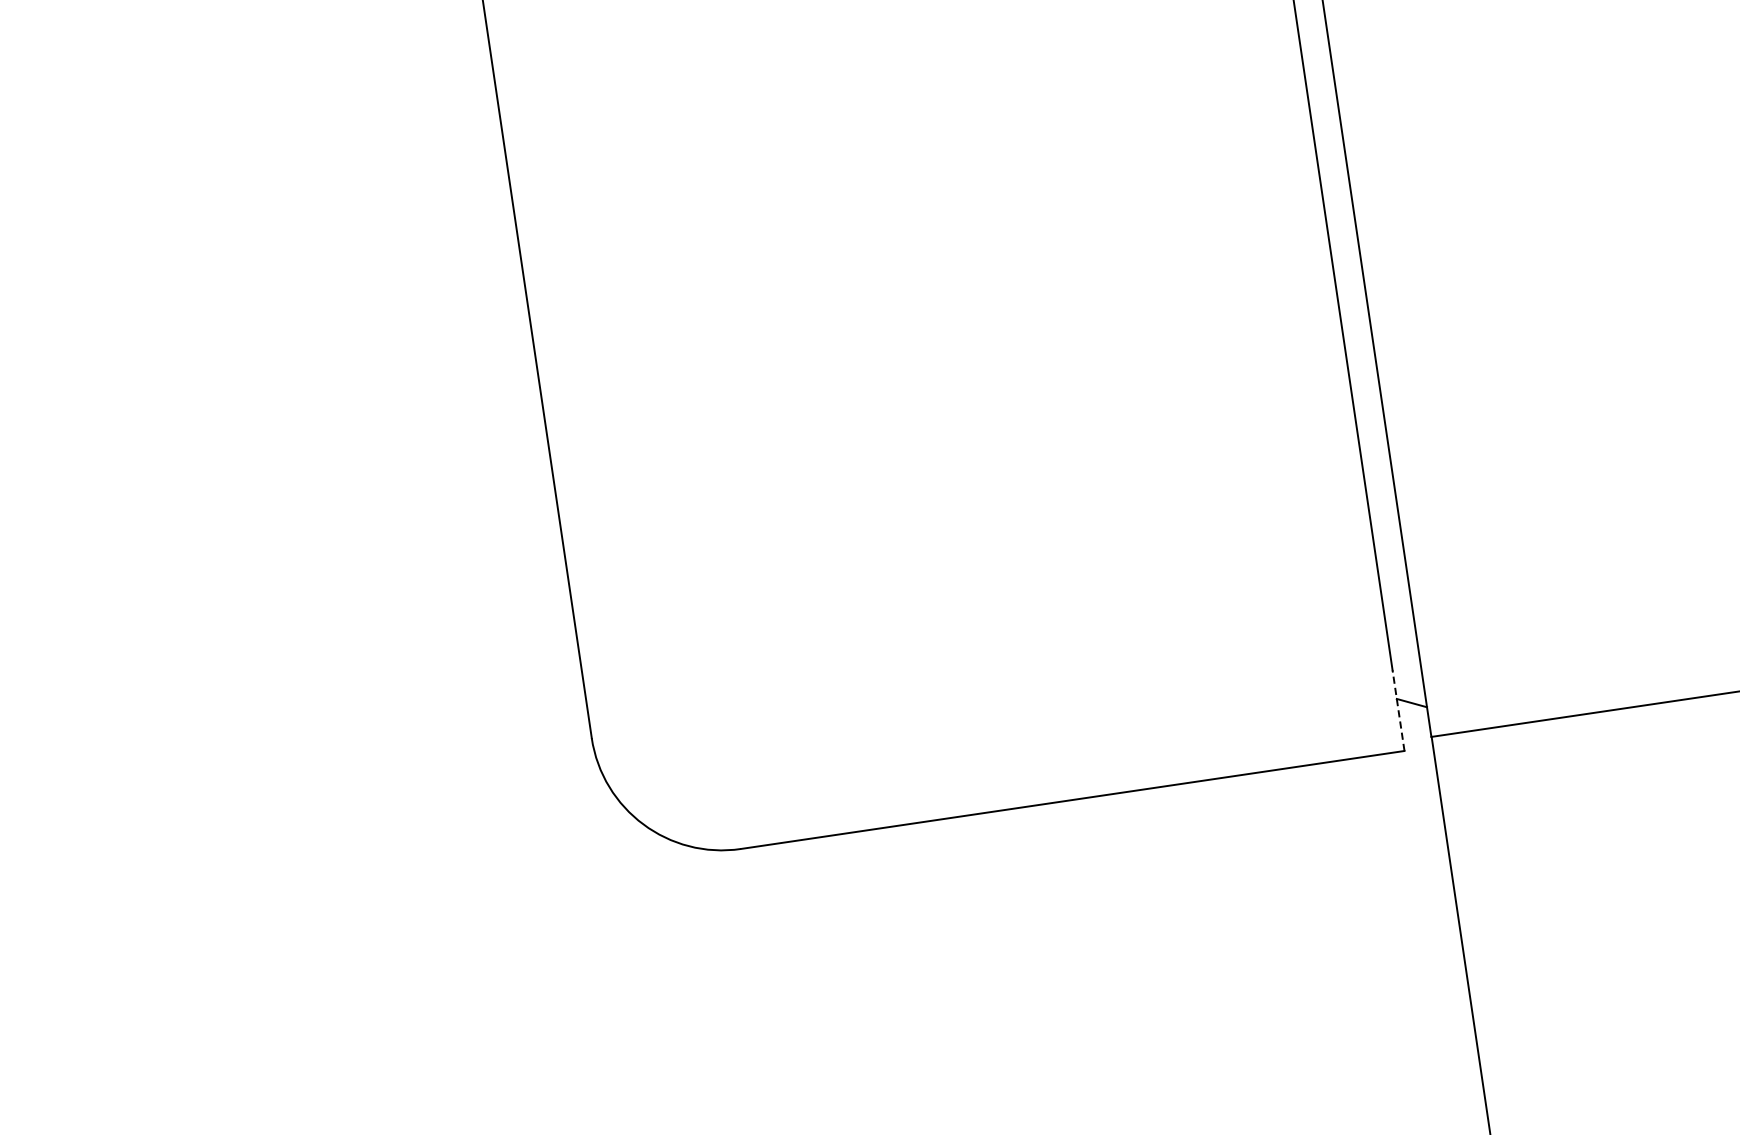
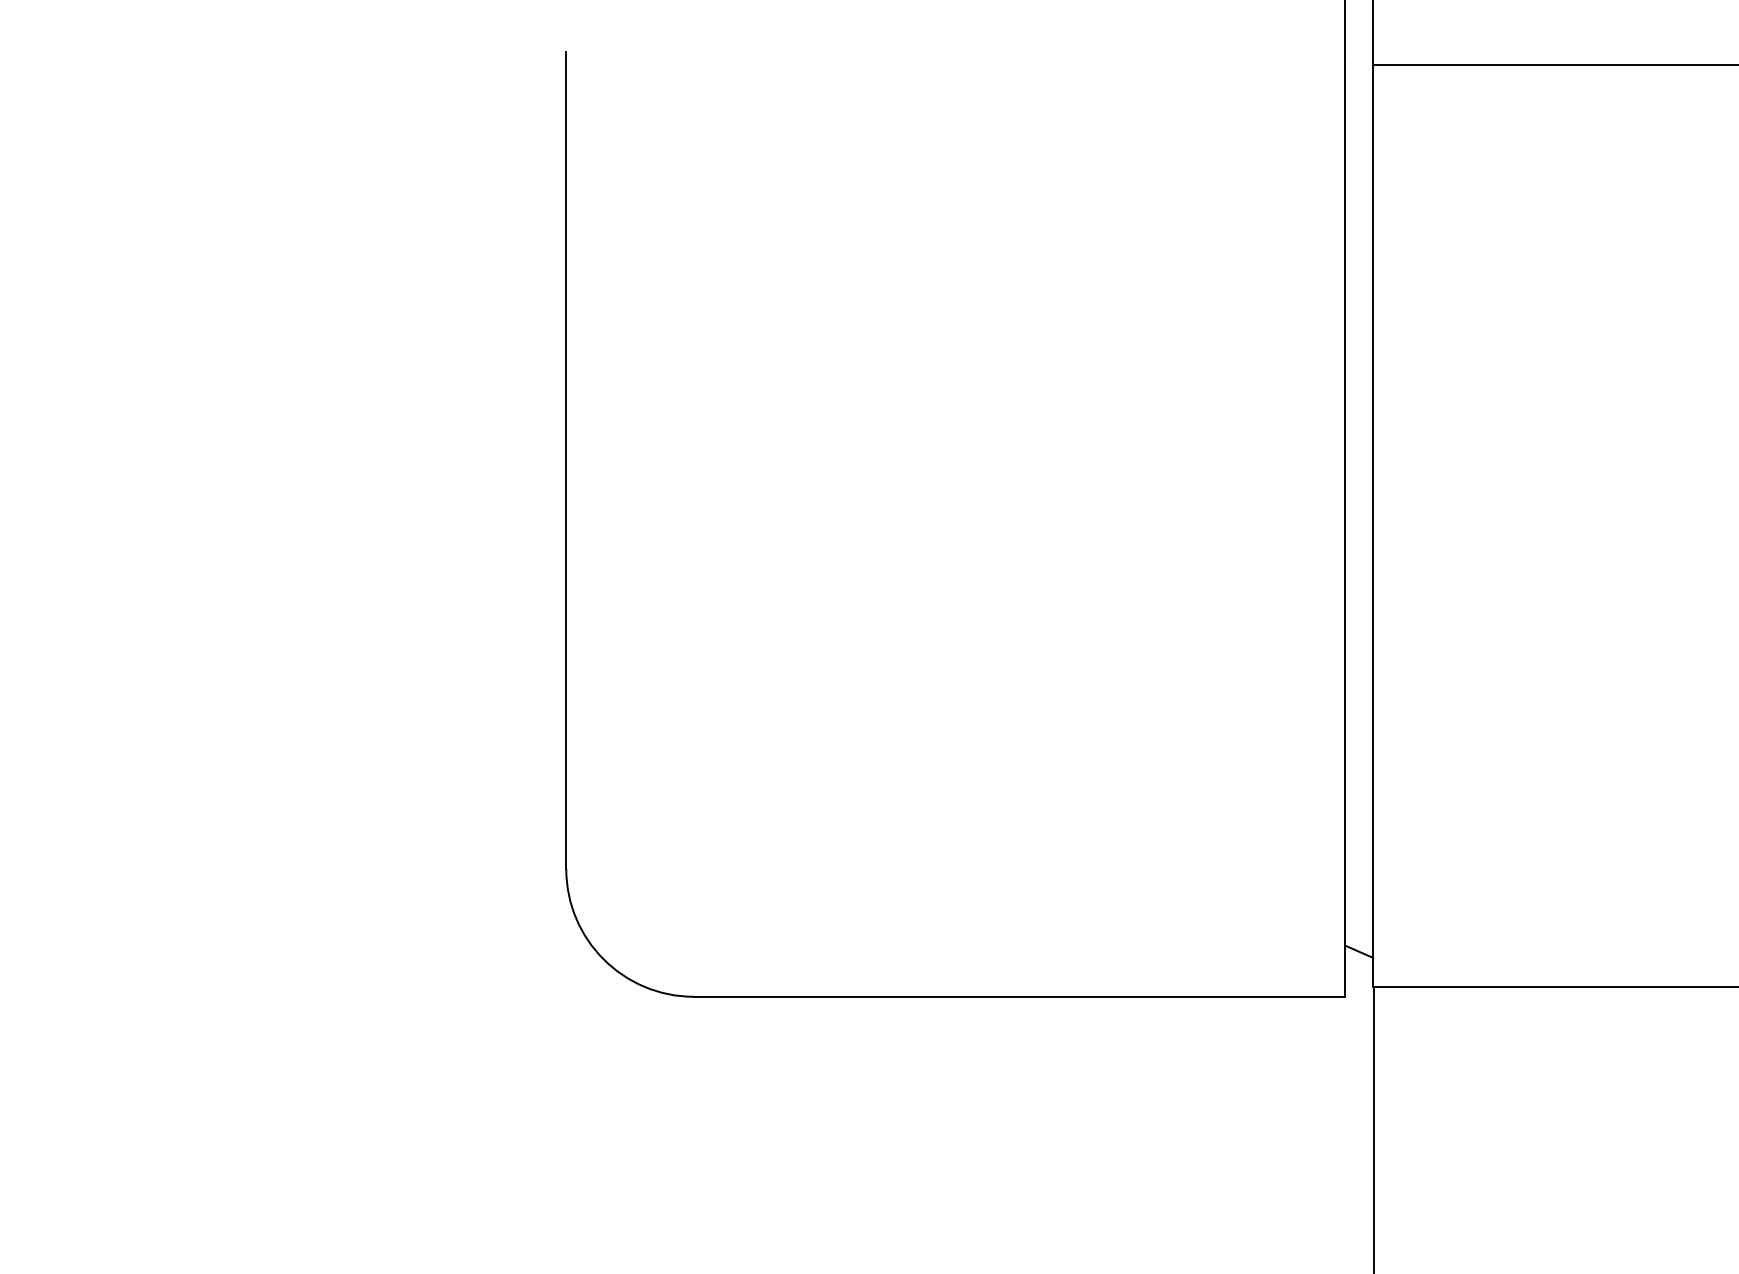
line: (1398, 710) -> (1345, 957), dashed -> solid

